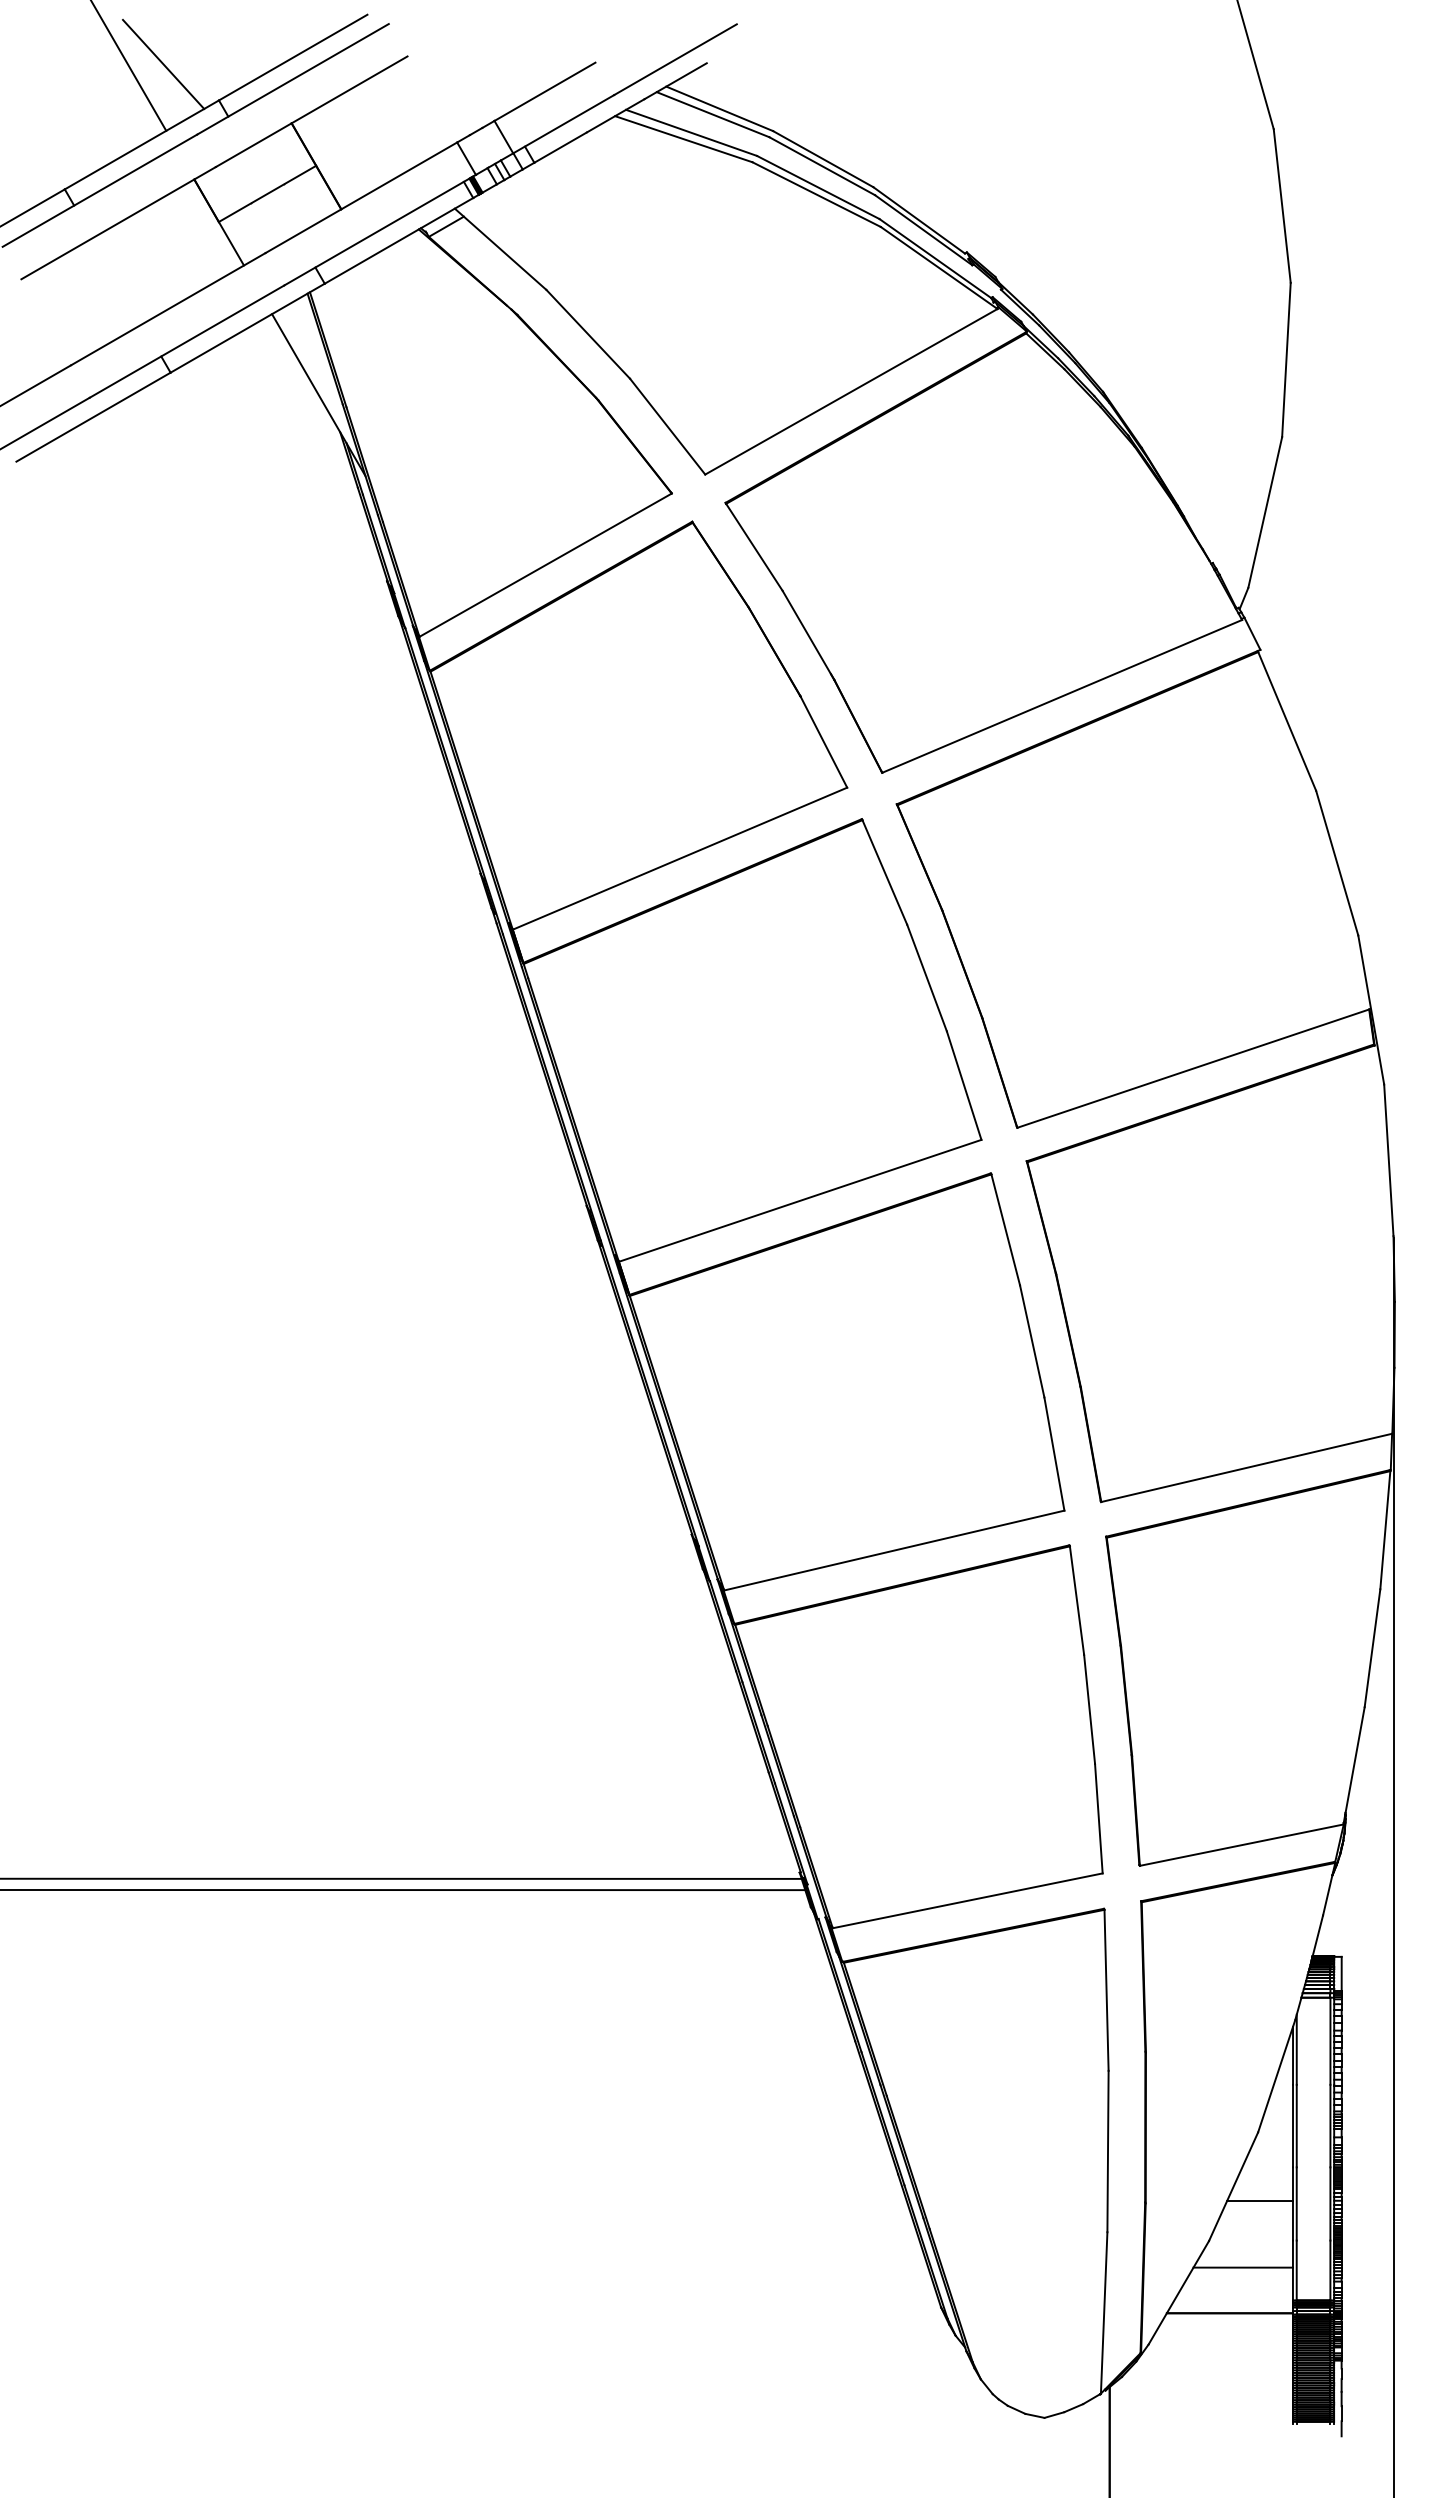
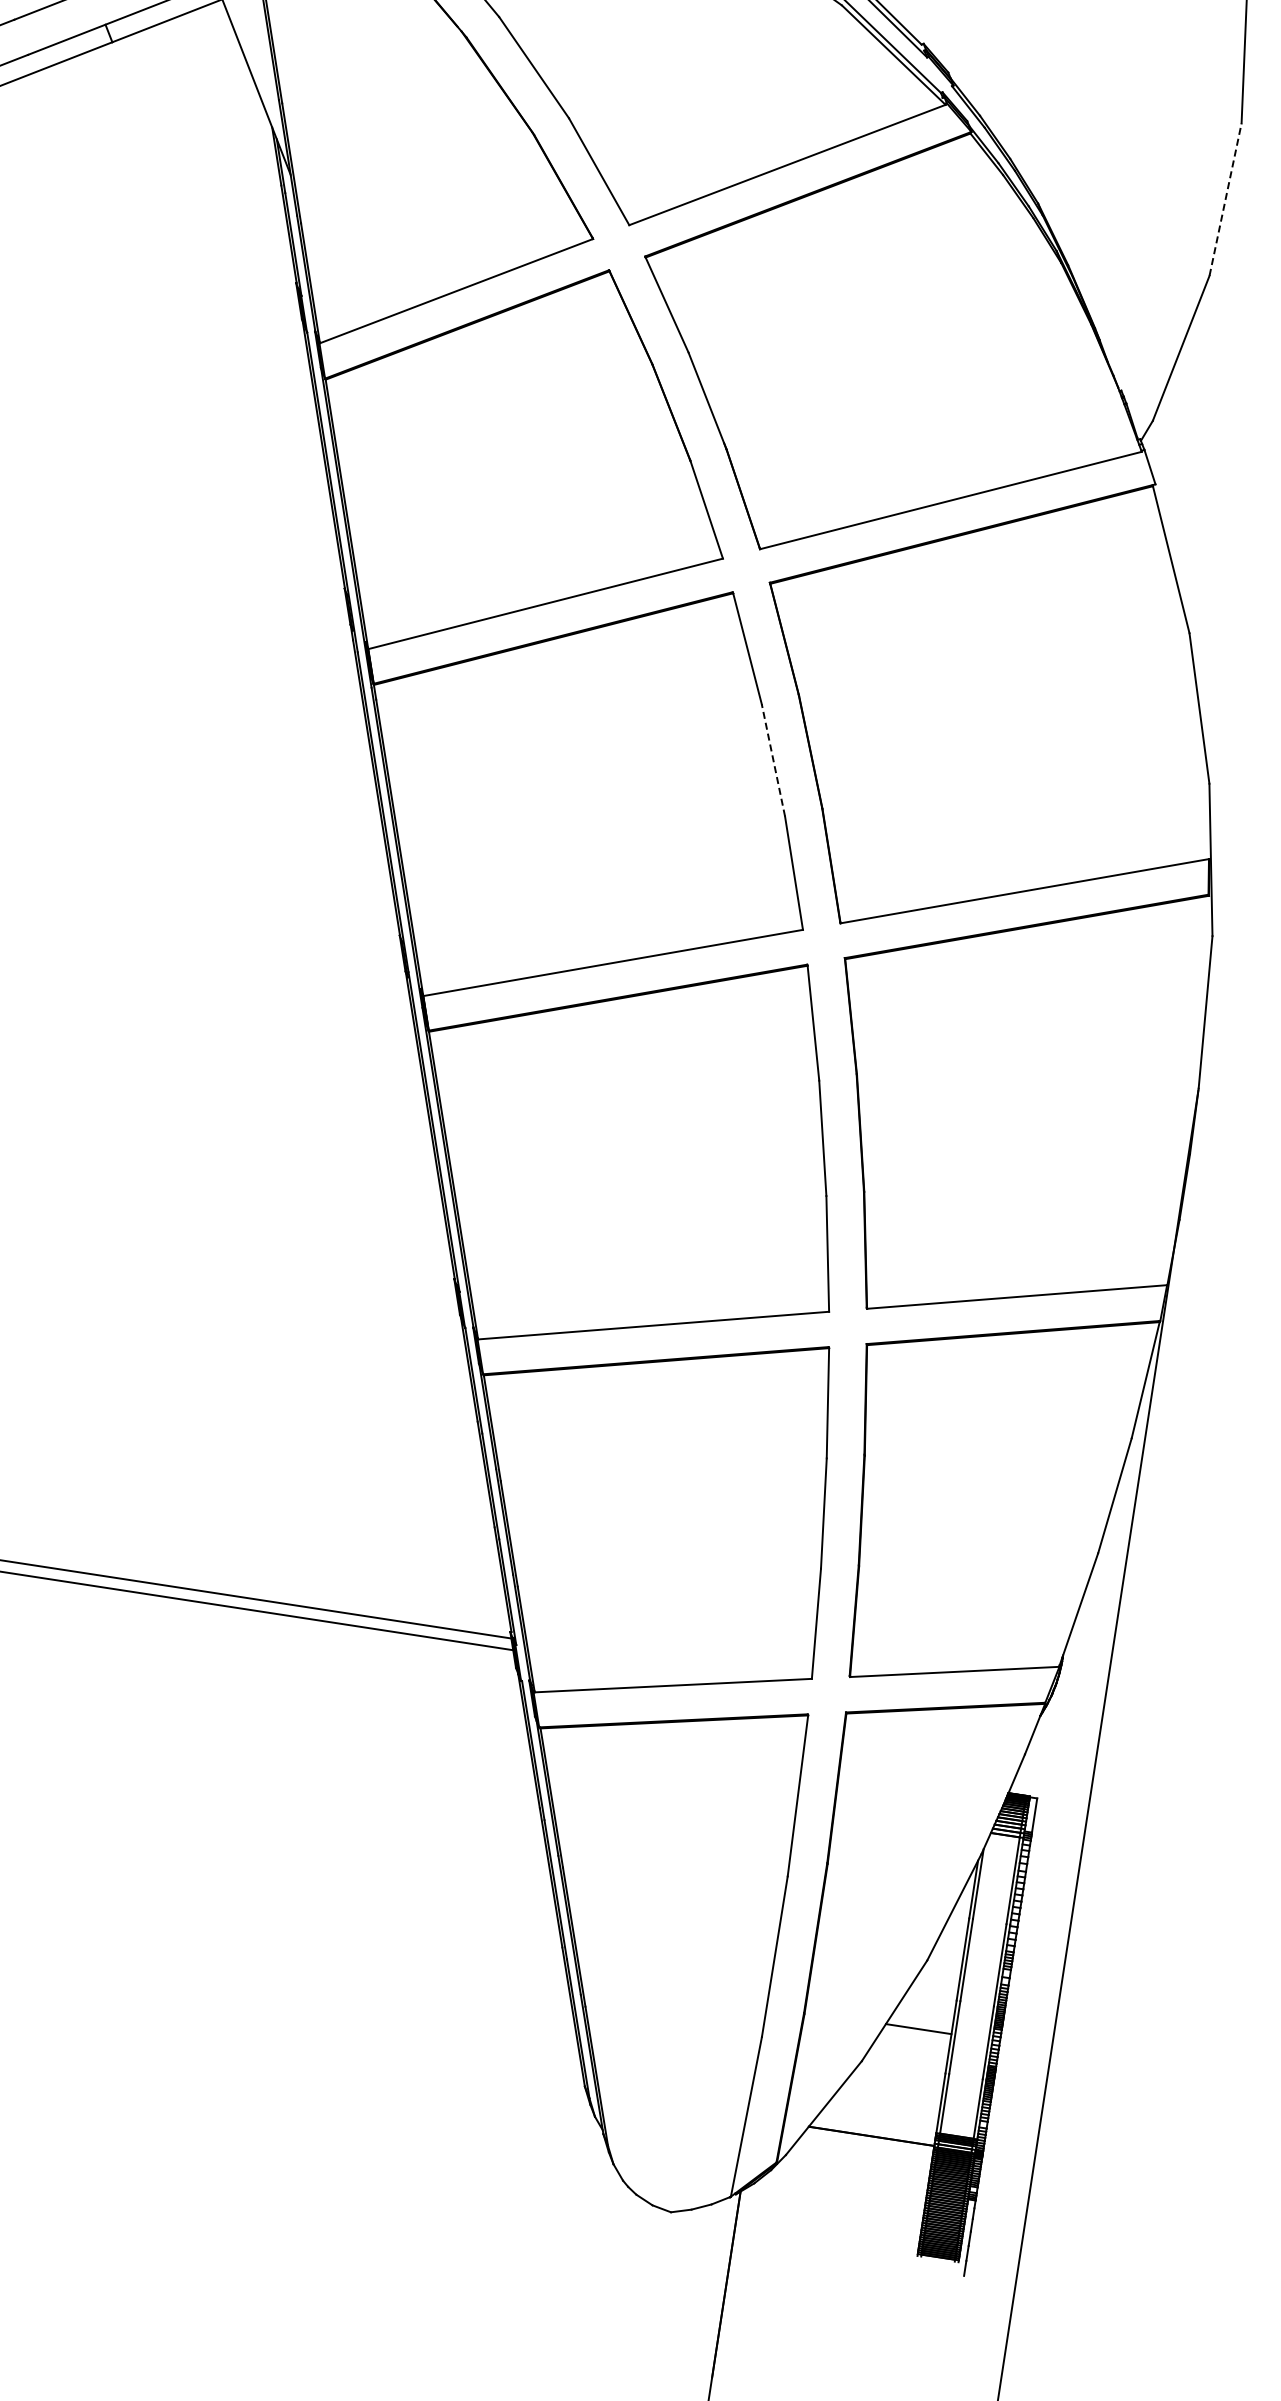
line: (1286, 359) -> (1225, 199), solid -> dashed
line: (927, 978) -> (773, 760), solid -> dashed
line: (1242, 2267) -> (891, 2092), removed

